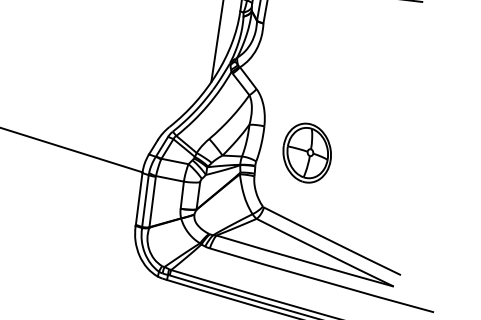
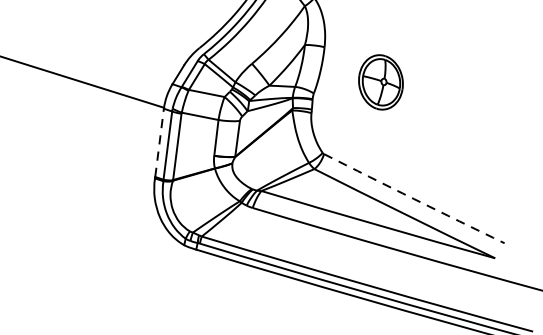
part: (306, 152) -> (380, 81), size x0.7
line: (139, 198) -> (160, 142), solid -> dashed
arc: (332, 241) -> (414, 198), solid -> dashed

